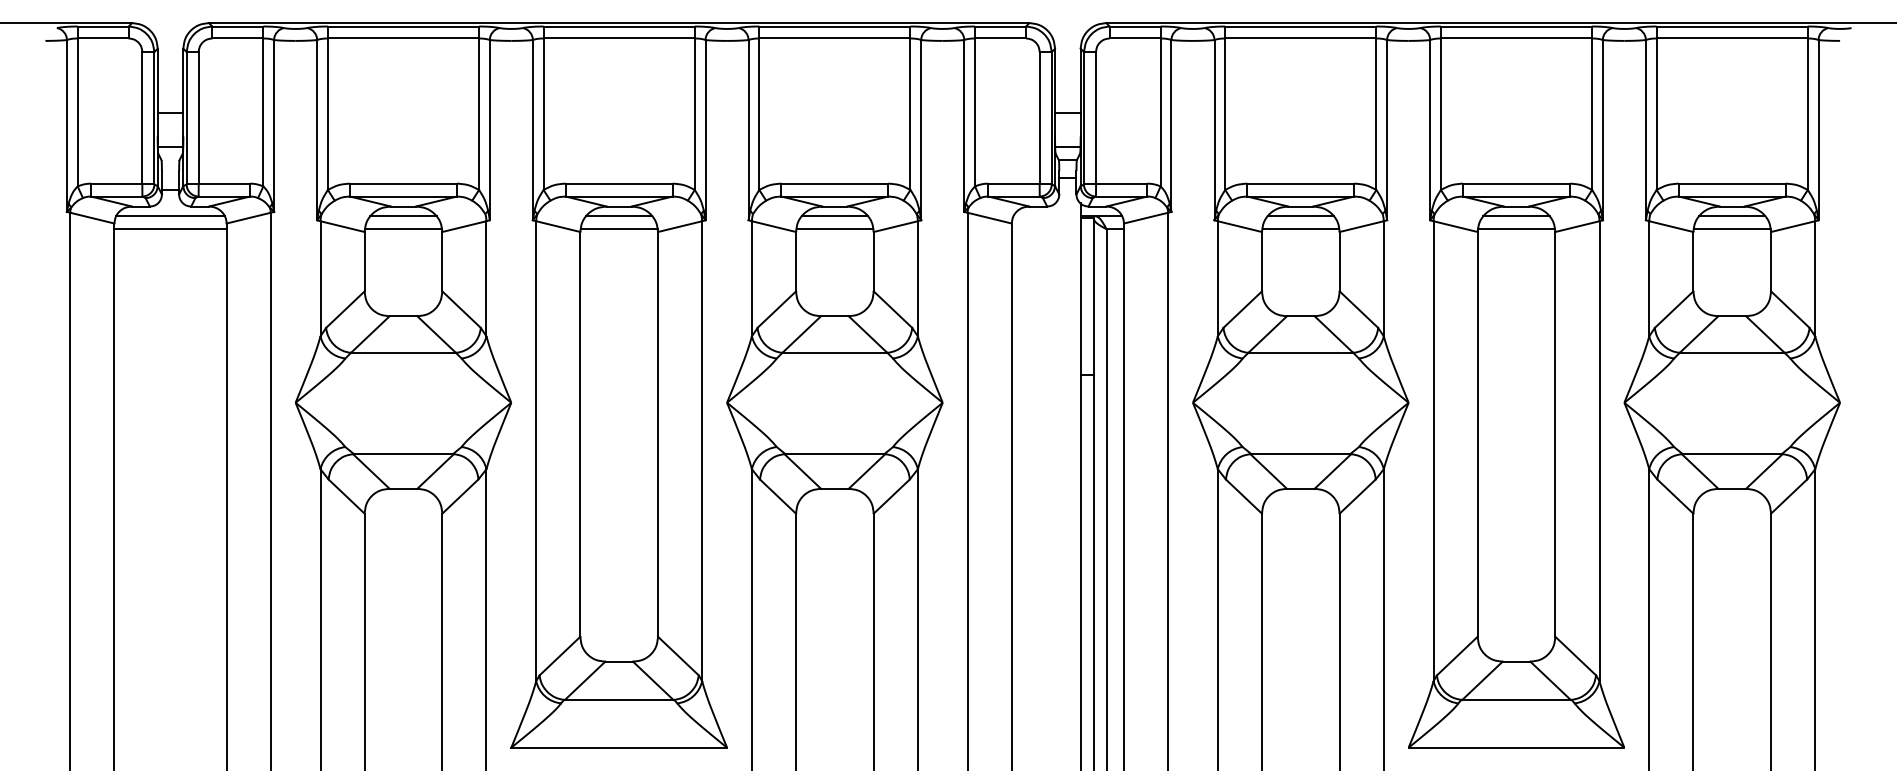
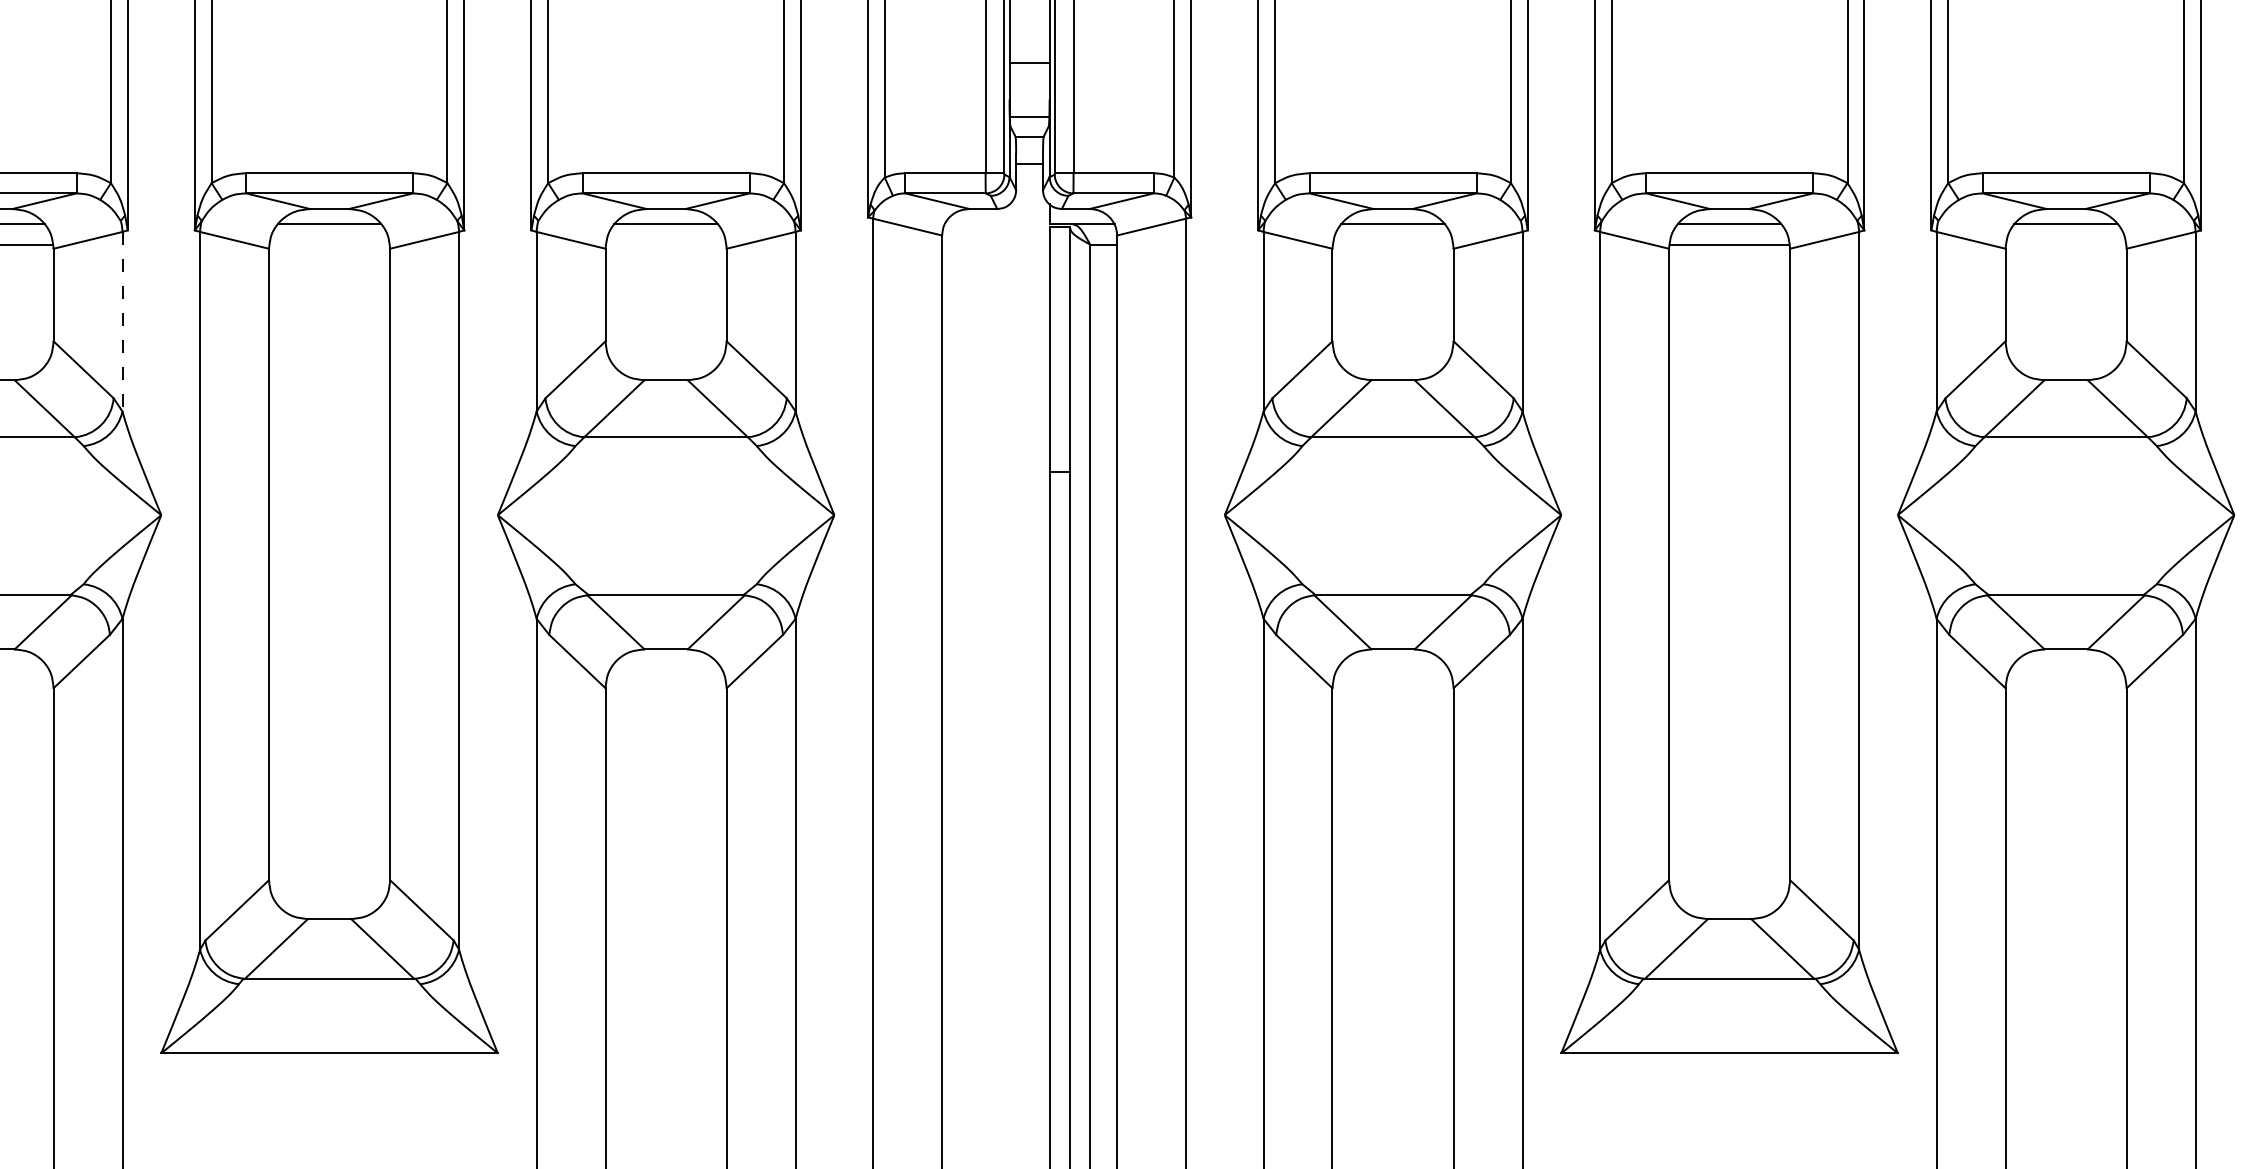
line: (618, 229) -> (328, 244), removed
line: (834, 229) -> (665, 244), removed
line: (1300, 229) -> (1392, 244), removed
line: (1731, 229) -> (2064, 244), removed
line: (486, 278) -> (122, 321), solid -> dashed

